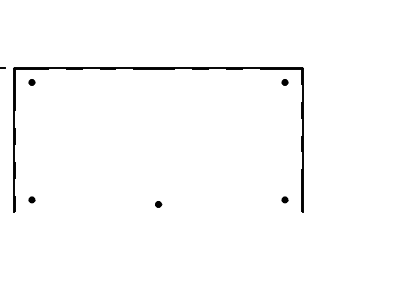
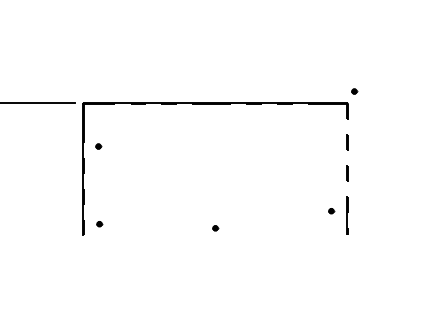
part: (31, 82) -> (98, 146), moved
part: (285, 82) -> (354, 91), moved
line: (303, 141) -> (348, 170), solid -> dashed
part: (285, 200) -> (331, 211), moved

